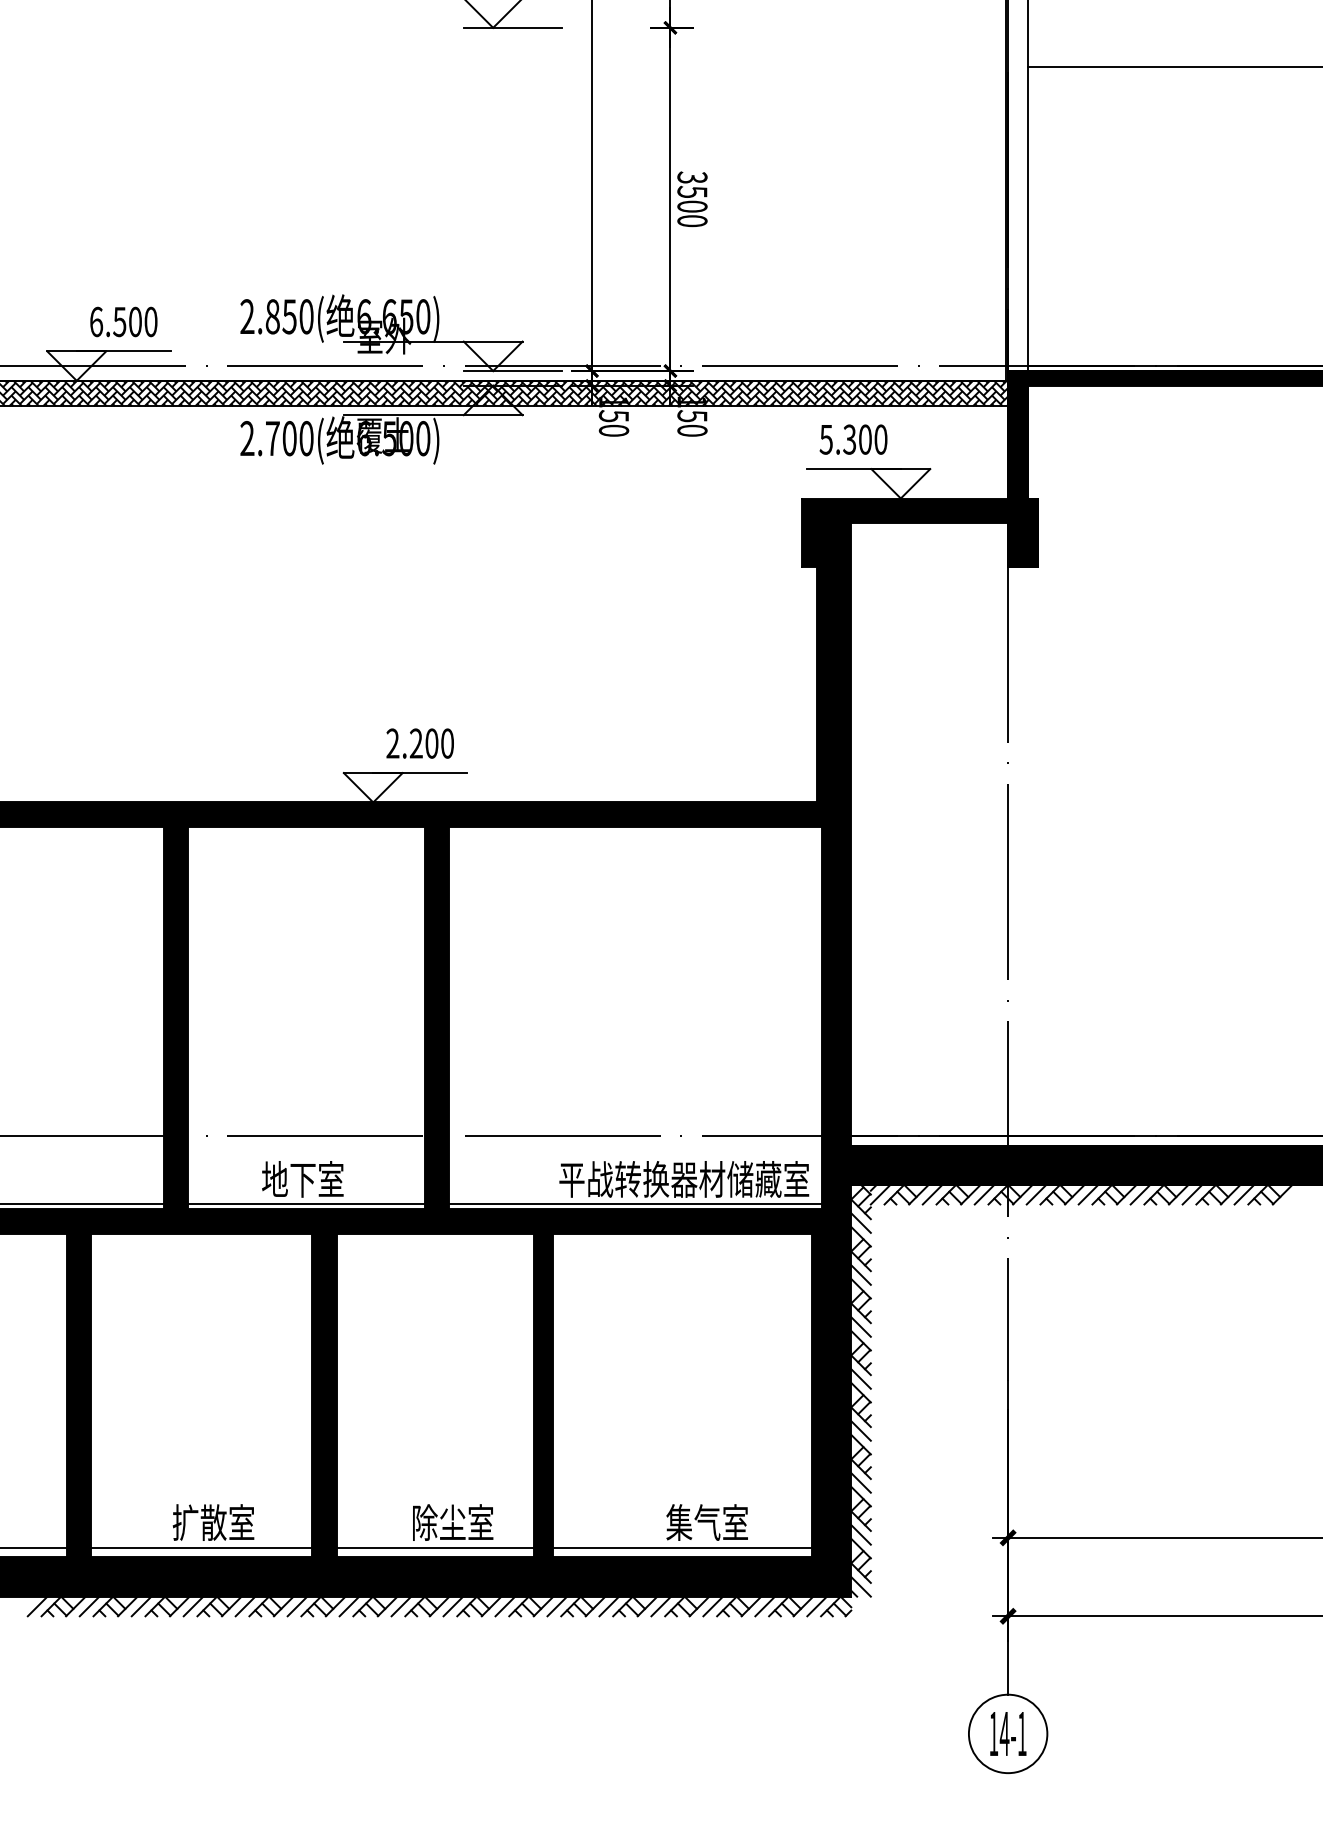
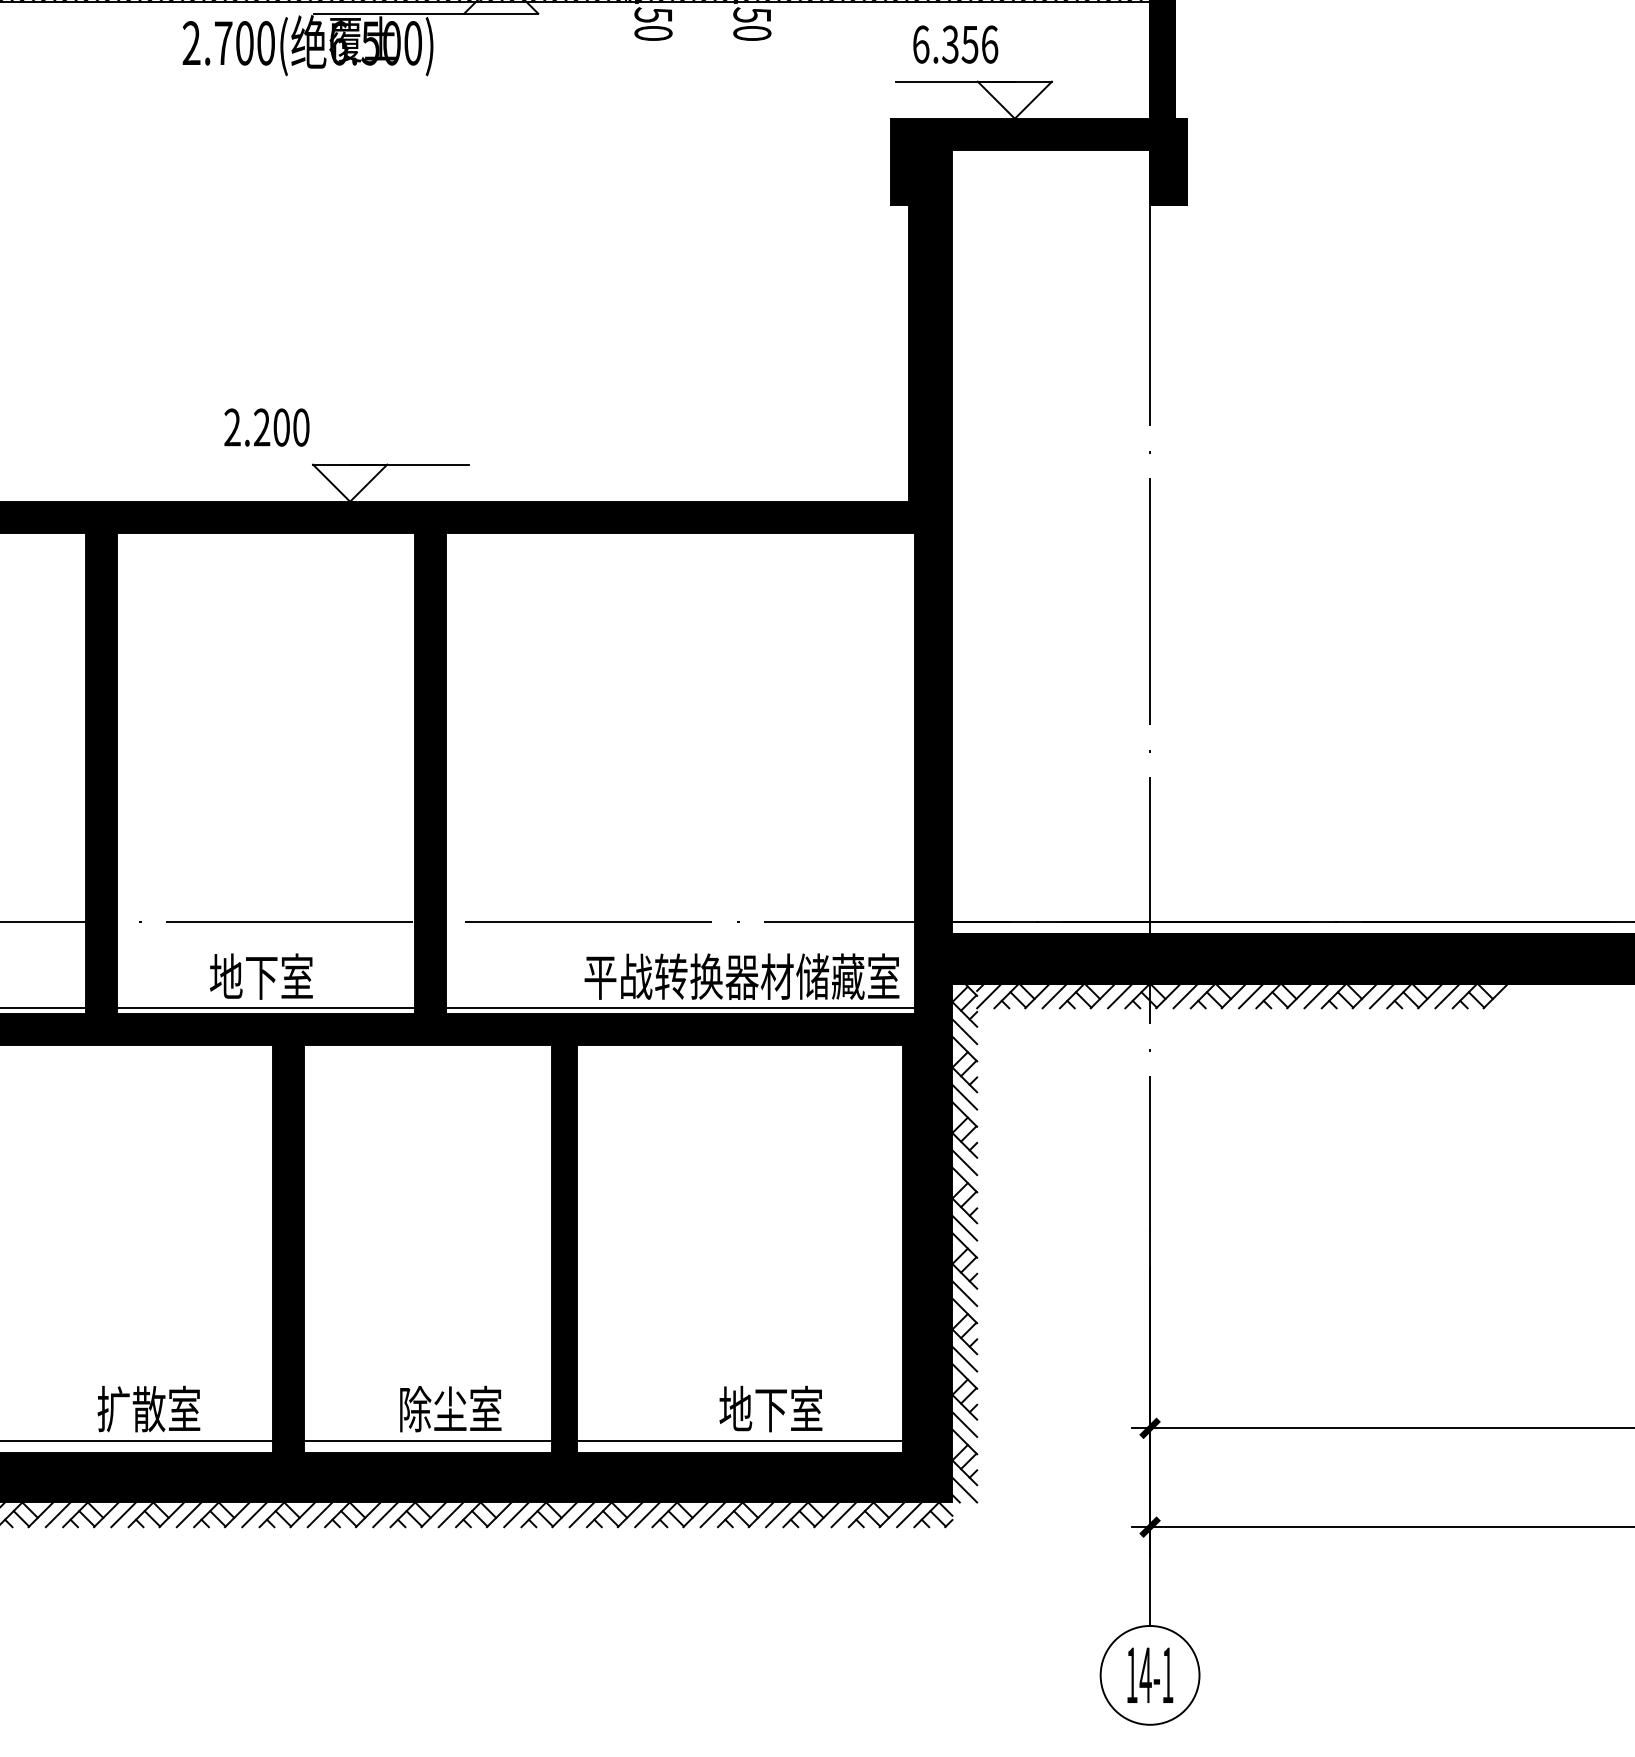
text: (853, 439) -> (955, 44), 5.300 -> 6.356
text: (419, 743) -> (266, 427), moved
text: (693, 1522) -> (753, 1408), 集气室 -> 地下室

